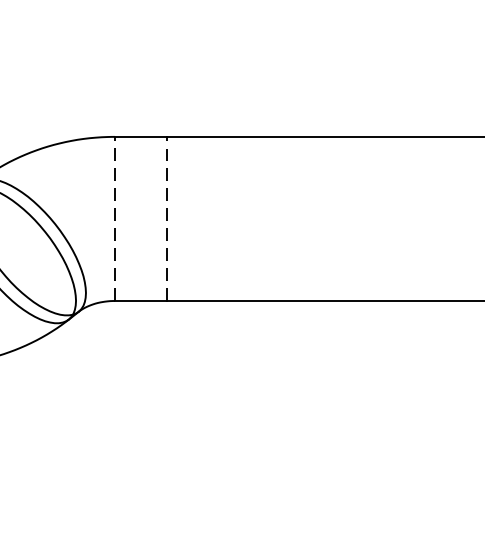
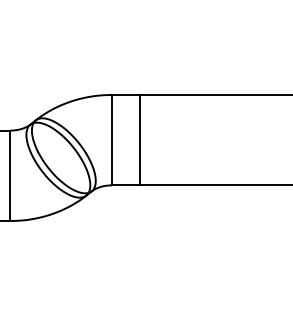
line: (114, 217) -> (111, 139), dashed -> solid
line: (167, 217) -> (140, 139), dashed -> solid

